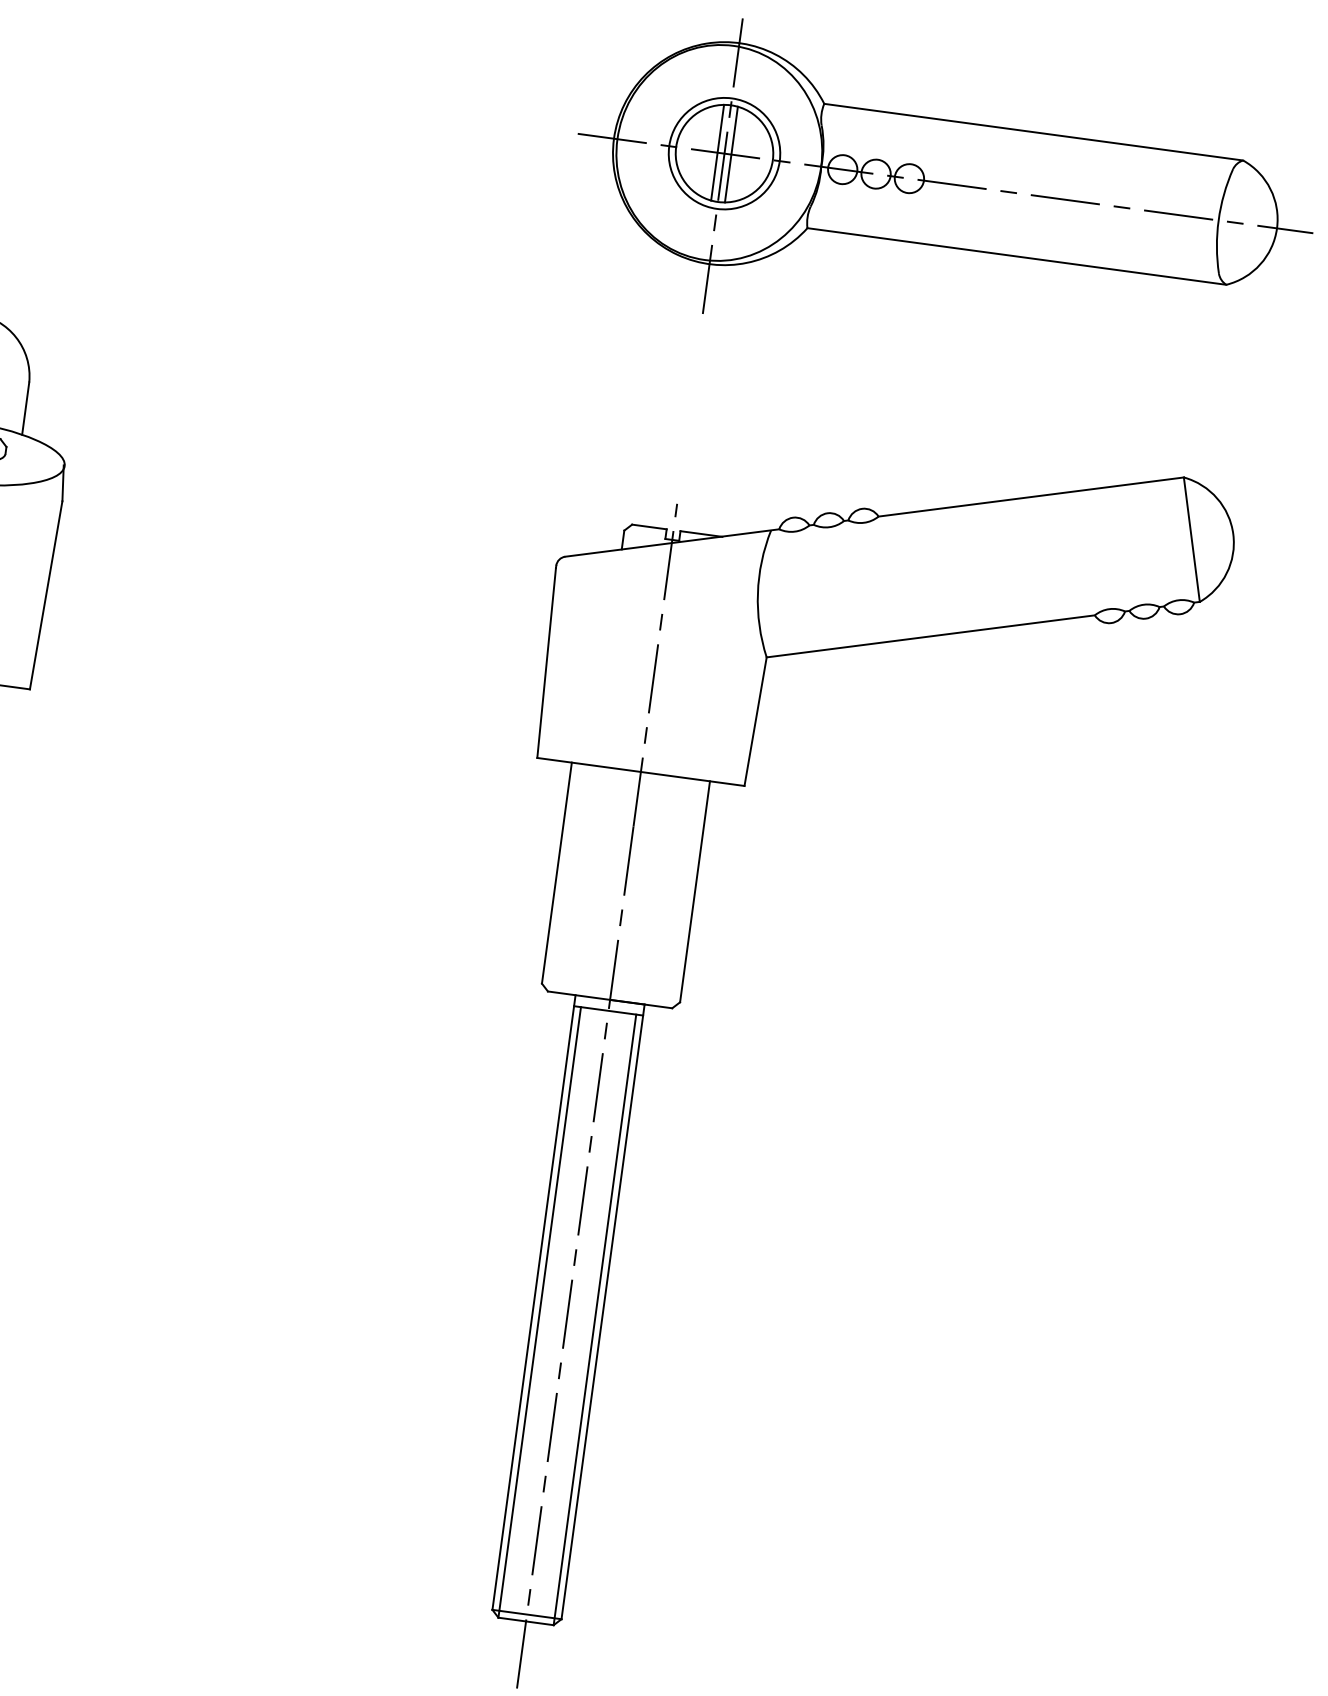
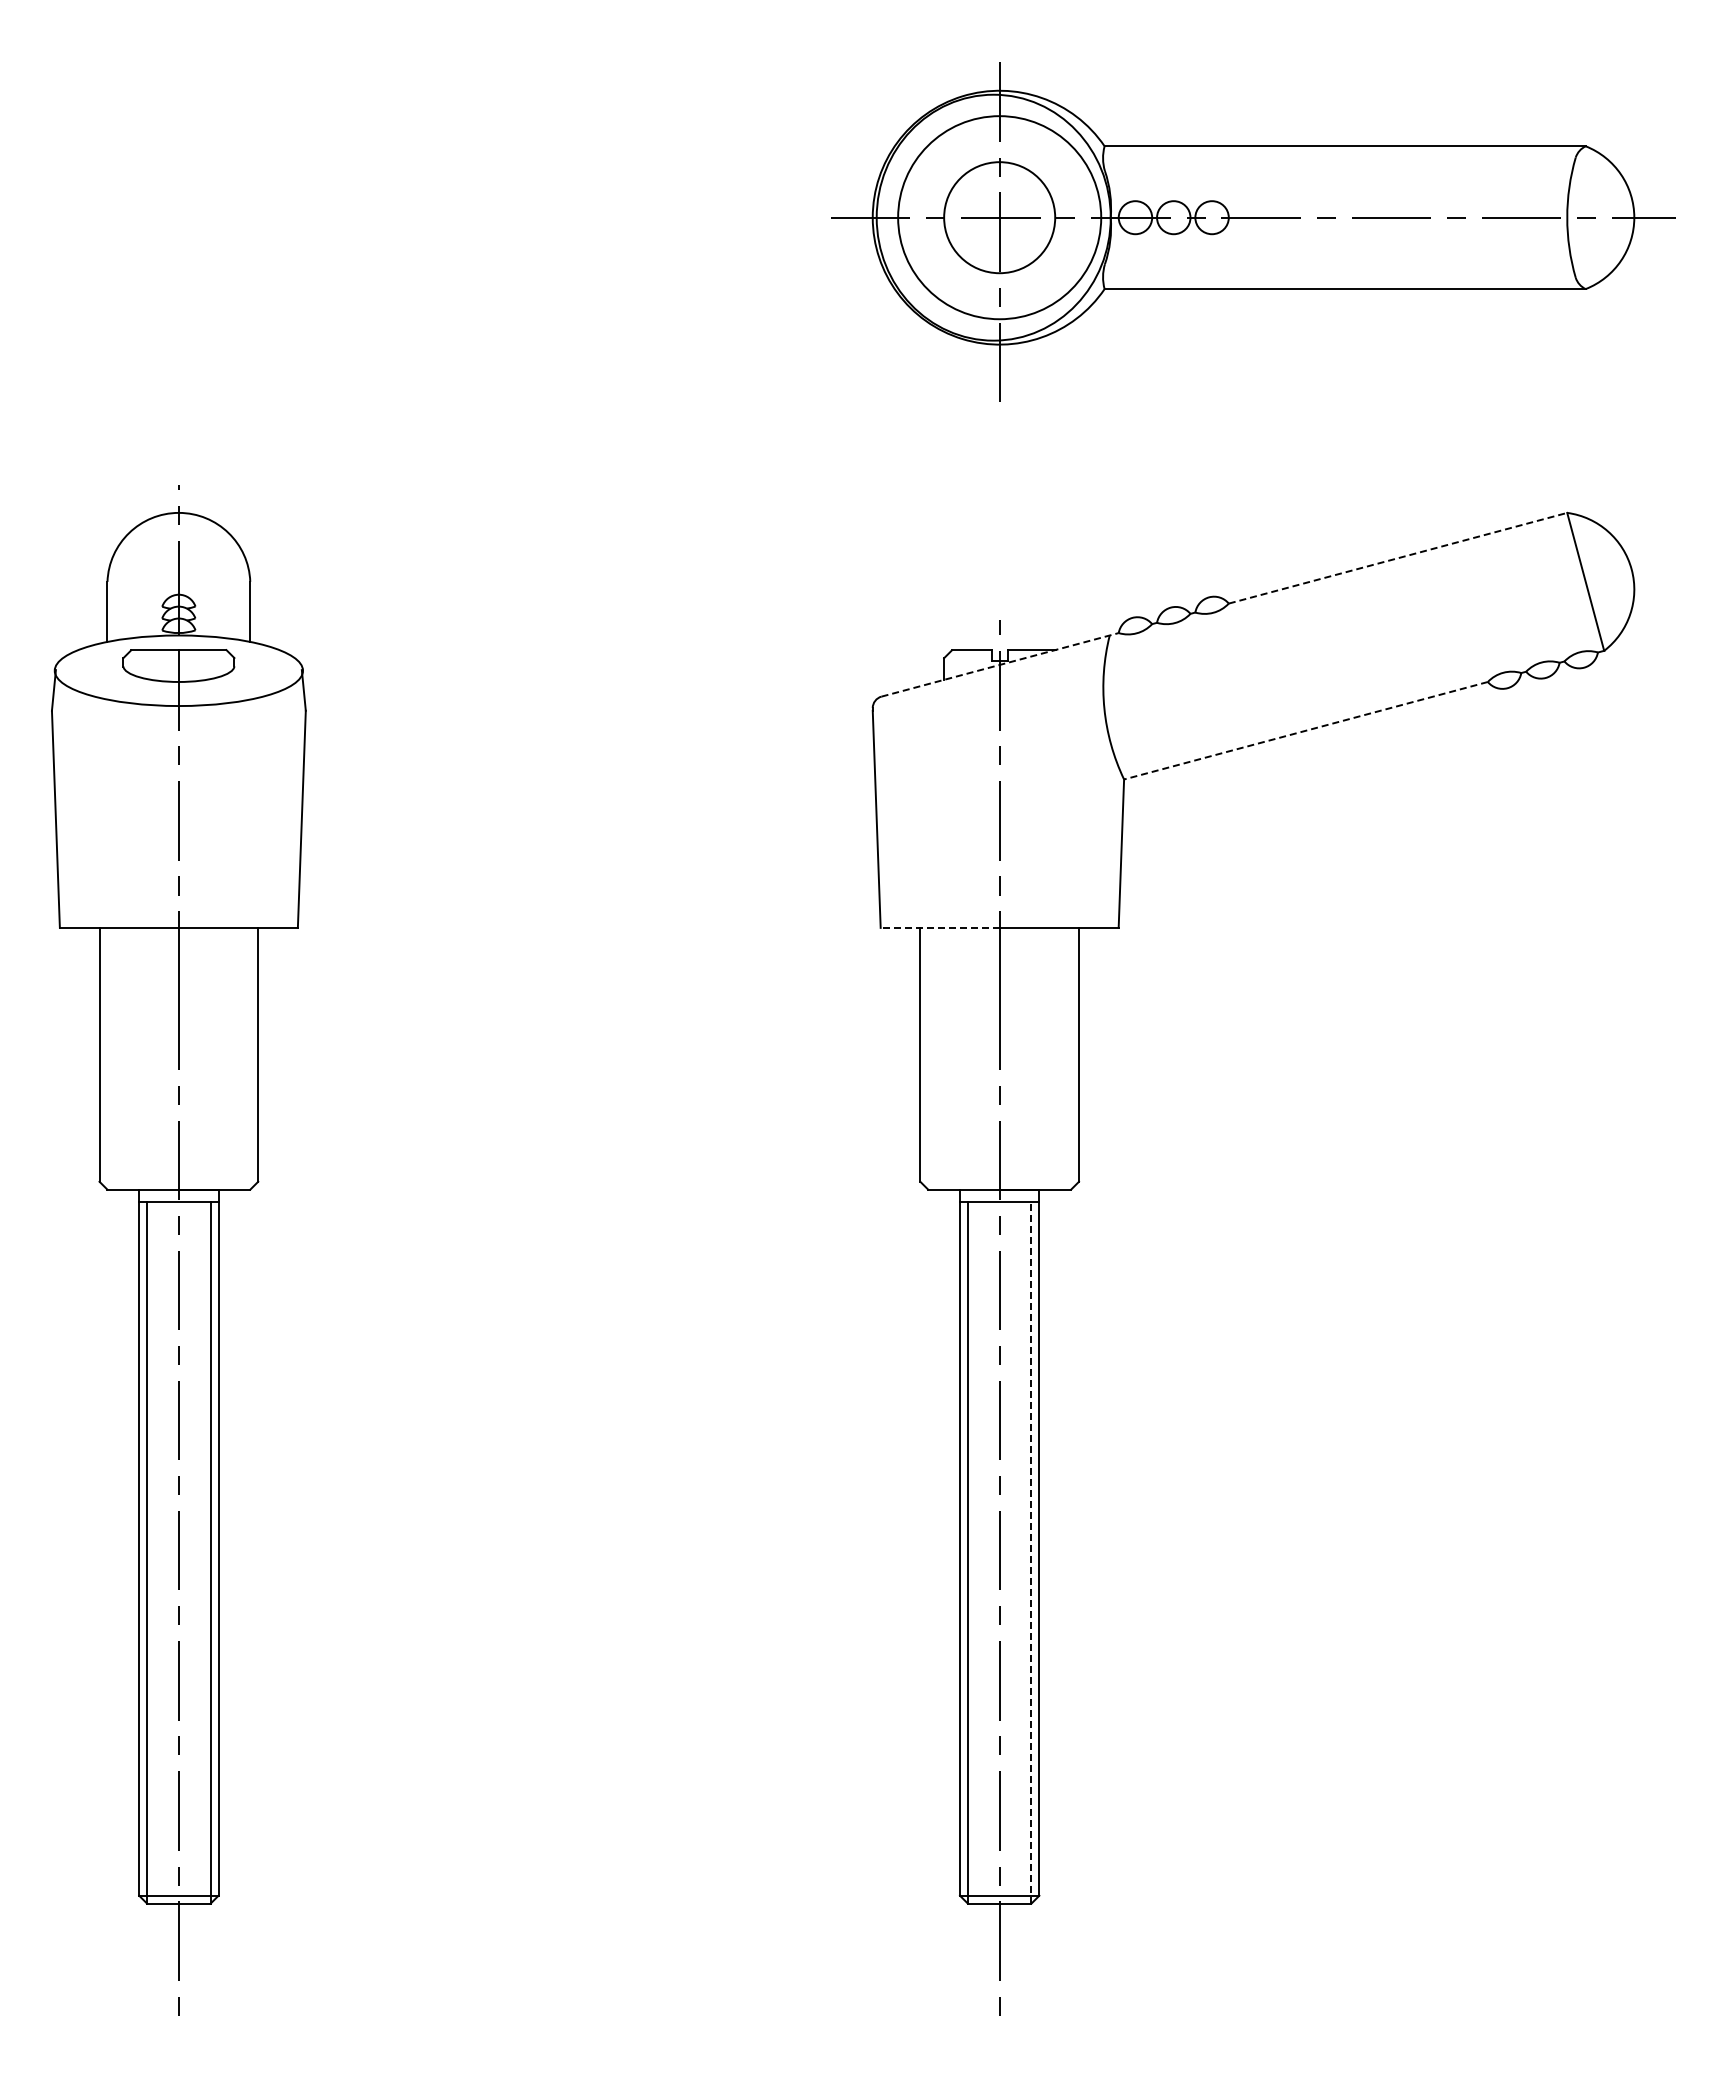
line: (717, 152) -> (991, 217), removed
circle: (724, 153) -> (999, 217), size x1.6
line: (731, 154) -> (1007, 217), removed
line: (1031, 497) -> (1398, 558), solid -> dashed
line: (672, 542) -> (1000, 664), solid -> dashed
line: (930, 636) -> (1305, 730), solid -> dashed
line: (588, 764) -> (939, 927), solid -> dashed
line: (594, 1320) -> (1031, 1553), solid -> dashed

